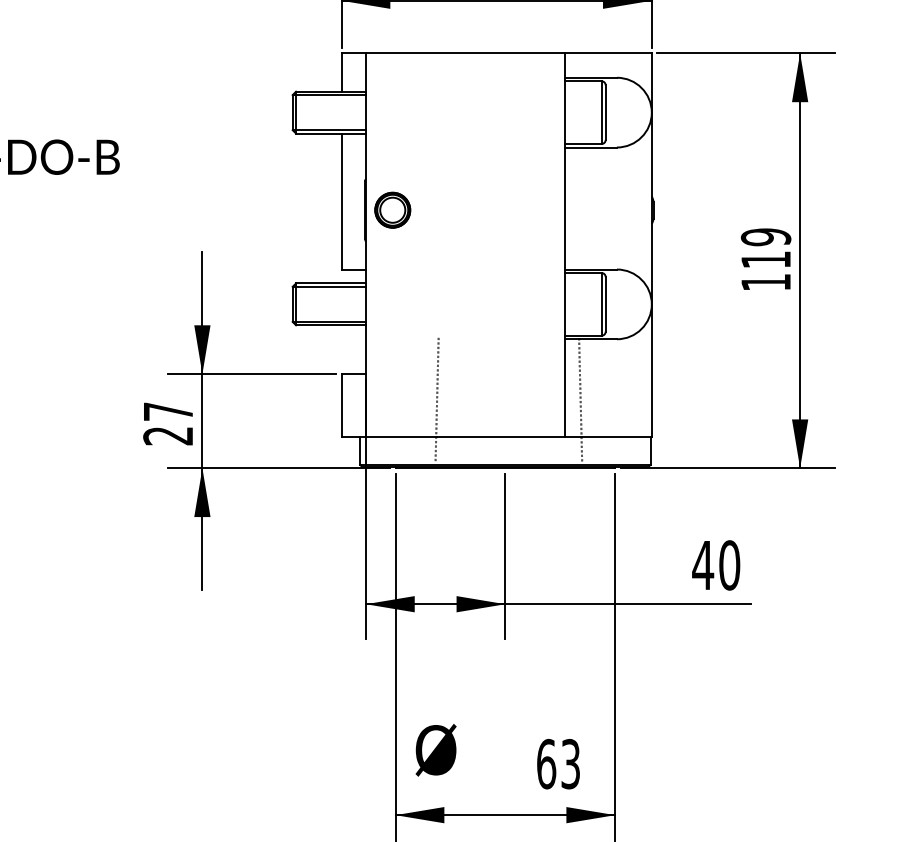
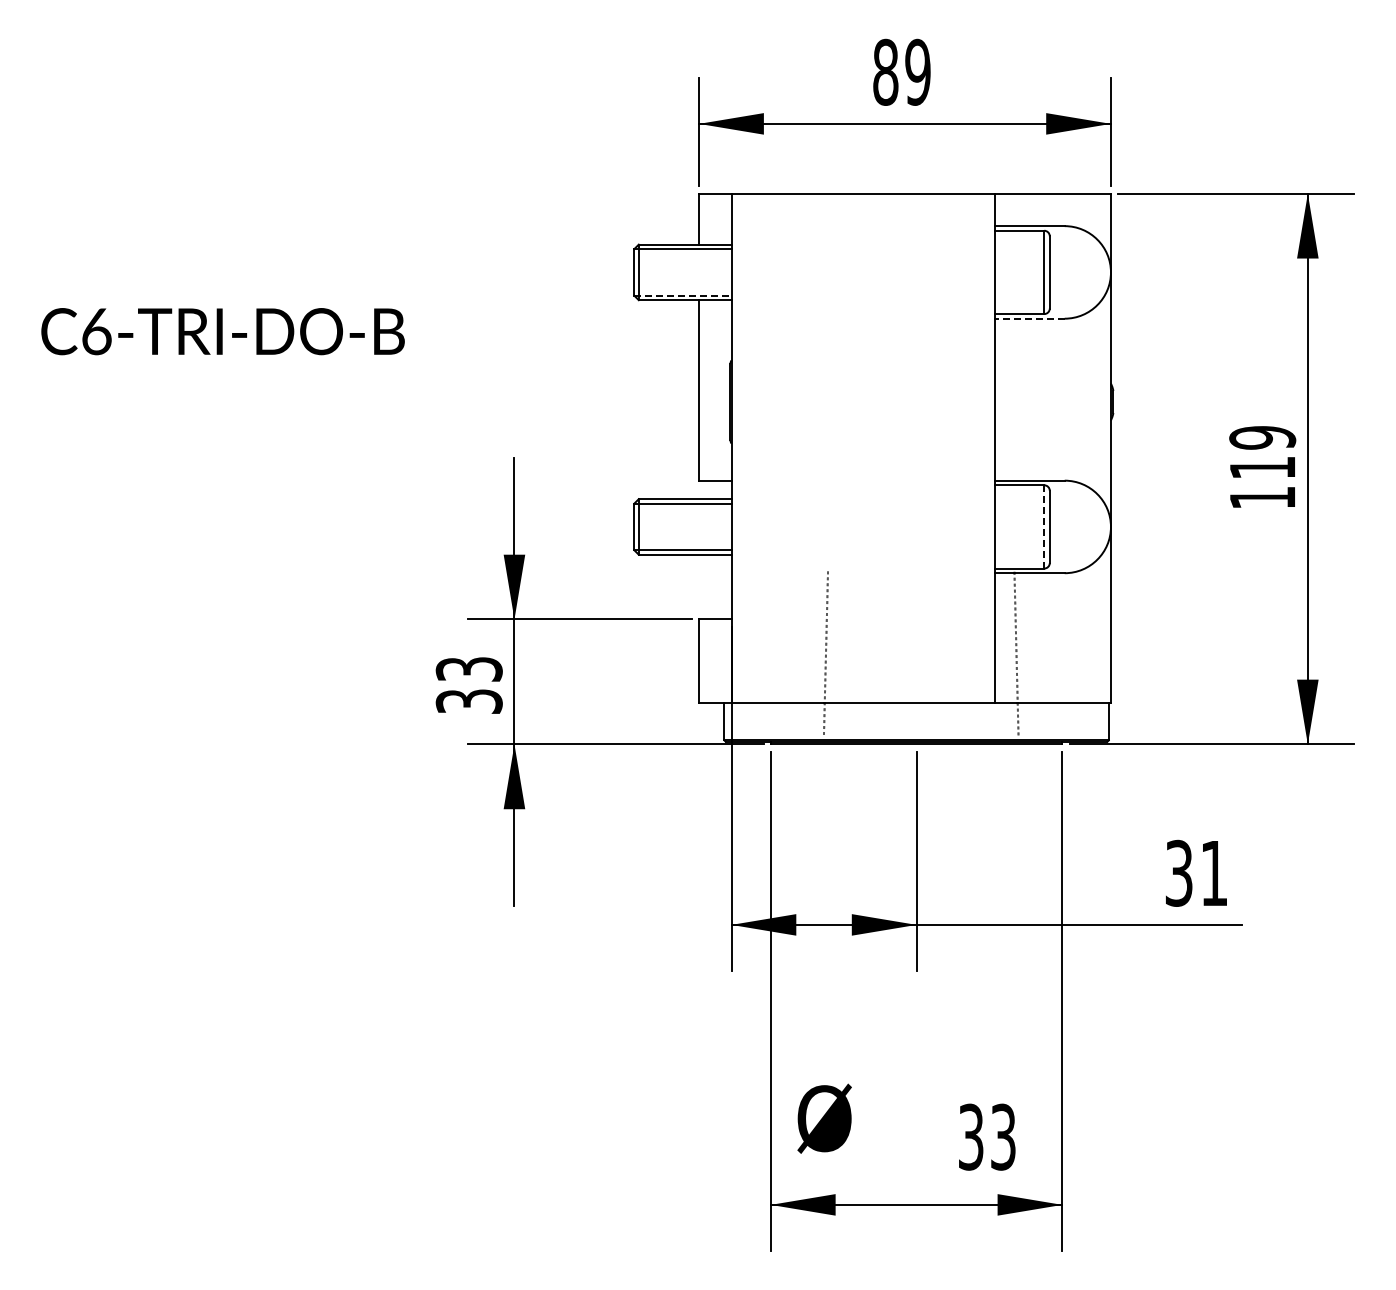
line: (329, 130) -> (682, 295), solid -> dashed
line: (590, 147) -> (1029, 318), solid -> dashed
part: (393, 209) -> (767, 401), removed
line: (601, 304) -> (1044, 526), solid -> dashed
text: (167, 423) -> (468, 685), 27 -> 33
text: (716, 564) -> (1196, 872), 40 -> 31
text: (546, 763) -> (971, 1136), 63 -> 33

